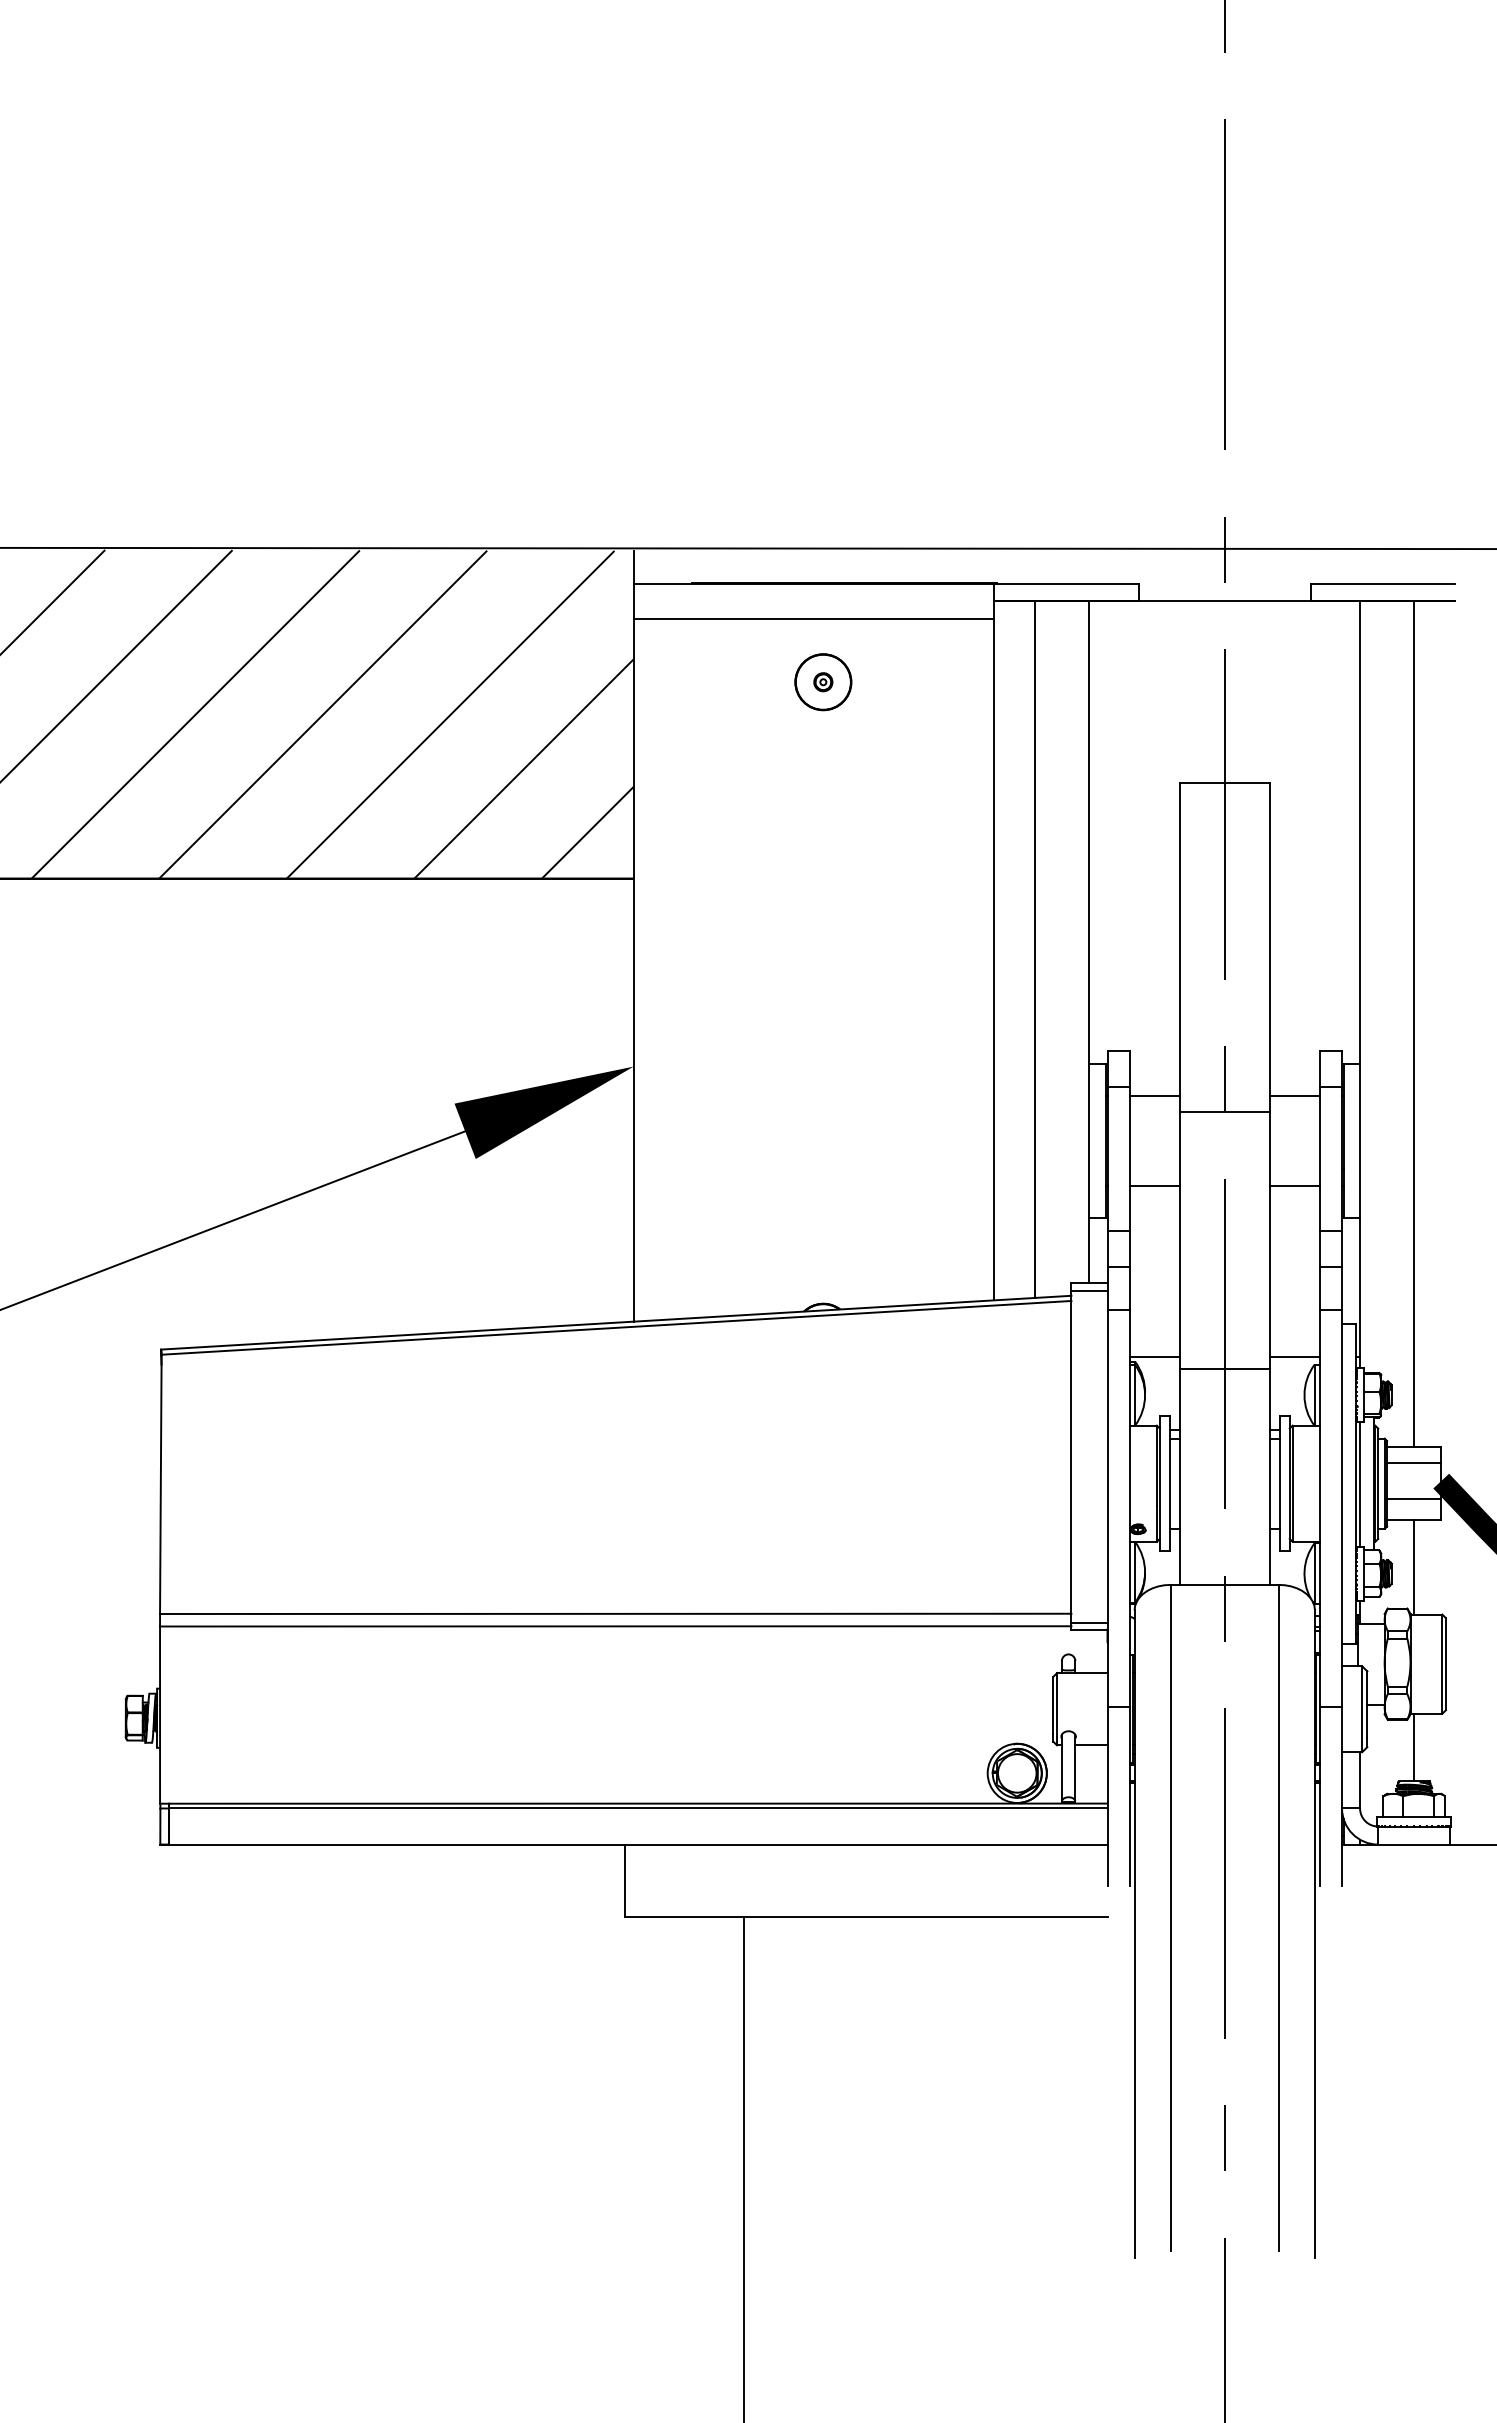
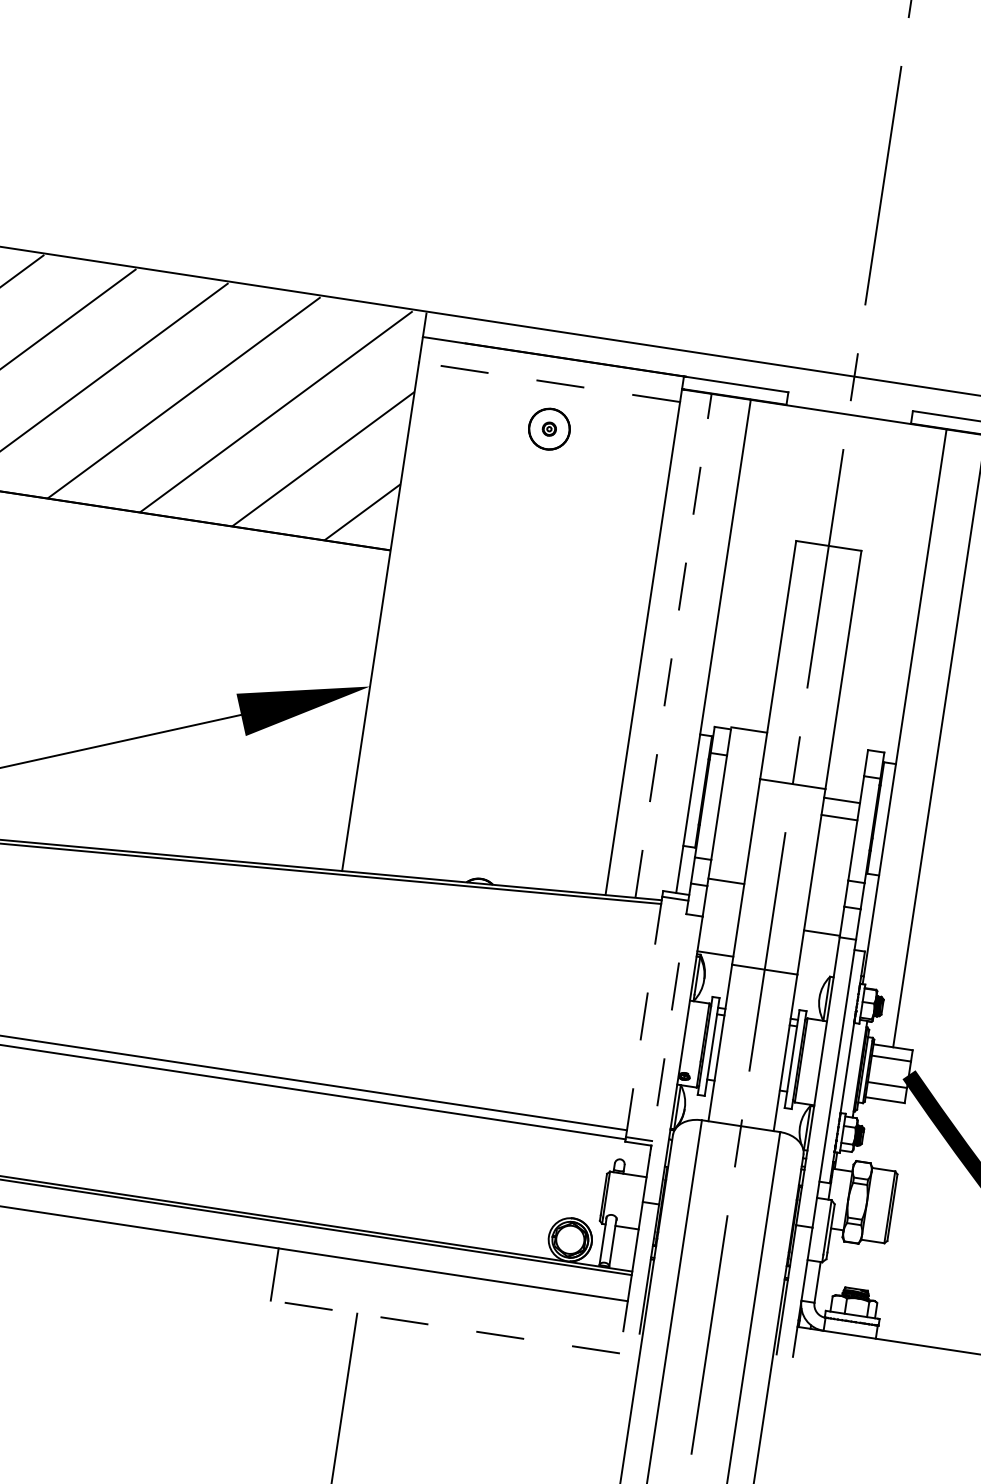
line: (813, 618) -> (549, 382), solid -> dashed
line: (1035, 949) -> (673, 645), solid -> dashed
line: (1154, 1095) -> (749, 729), moved
line: (1294, 1095) -> (839, 817), moved
line: (1154, 1186) -> (726, 881), moved
line: (1294, 1186) -> (841, 800), moved
line: (1294, 1357) -> (821, 933), moved
line: (1071, 1457) -> (644, 1017), solid -> dashed
line: (1359, 1484) -> (849, 1068), removed
line: (1107, 1508) -> (664, 1058), solid -> dashed
line: (1414, 1567) -> (880, 1134), removed
line: (1414, 1747) -> (860, 1264), removed
line: (865, 1916) -> (444, 1326), solid -> dashed

